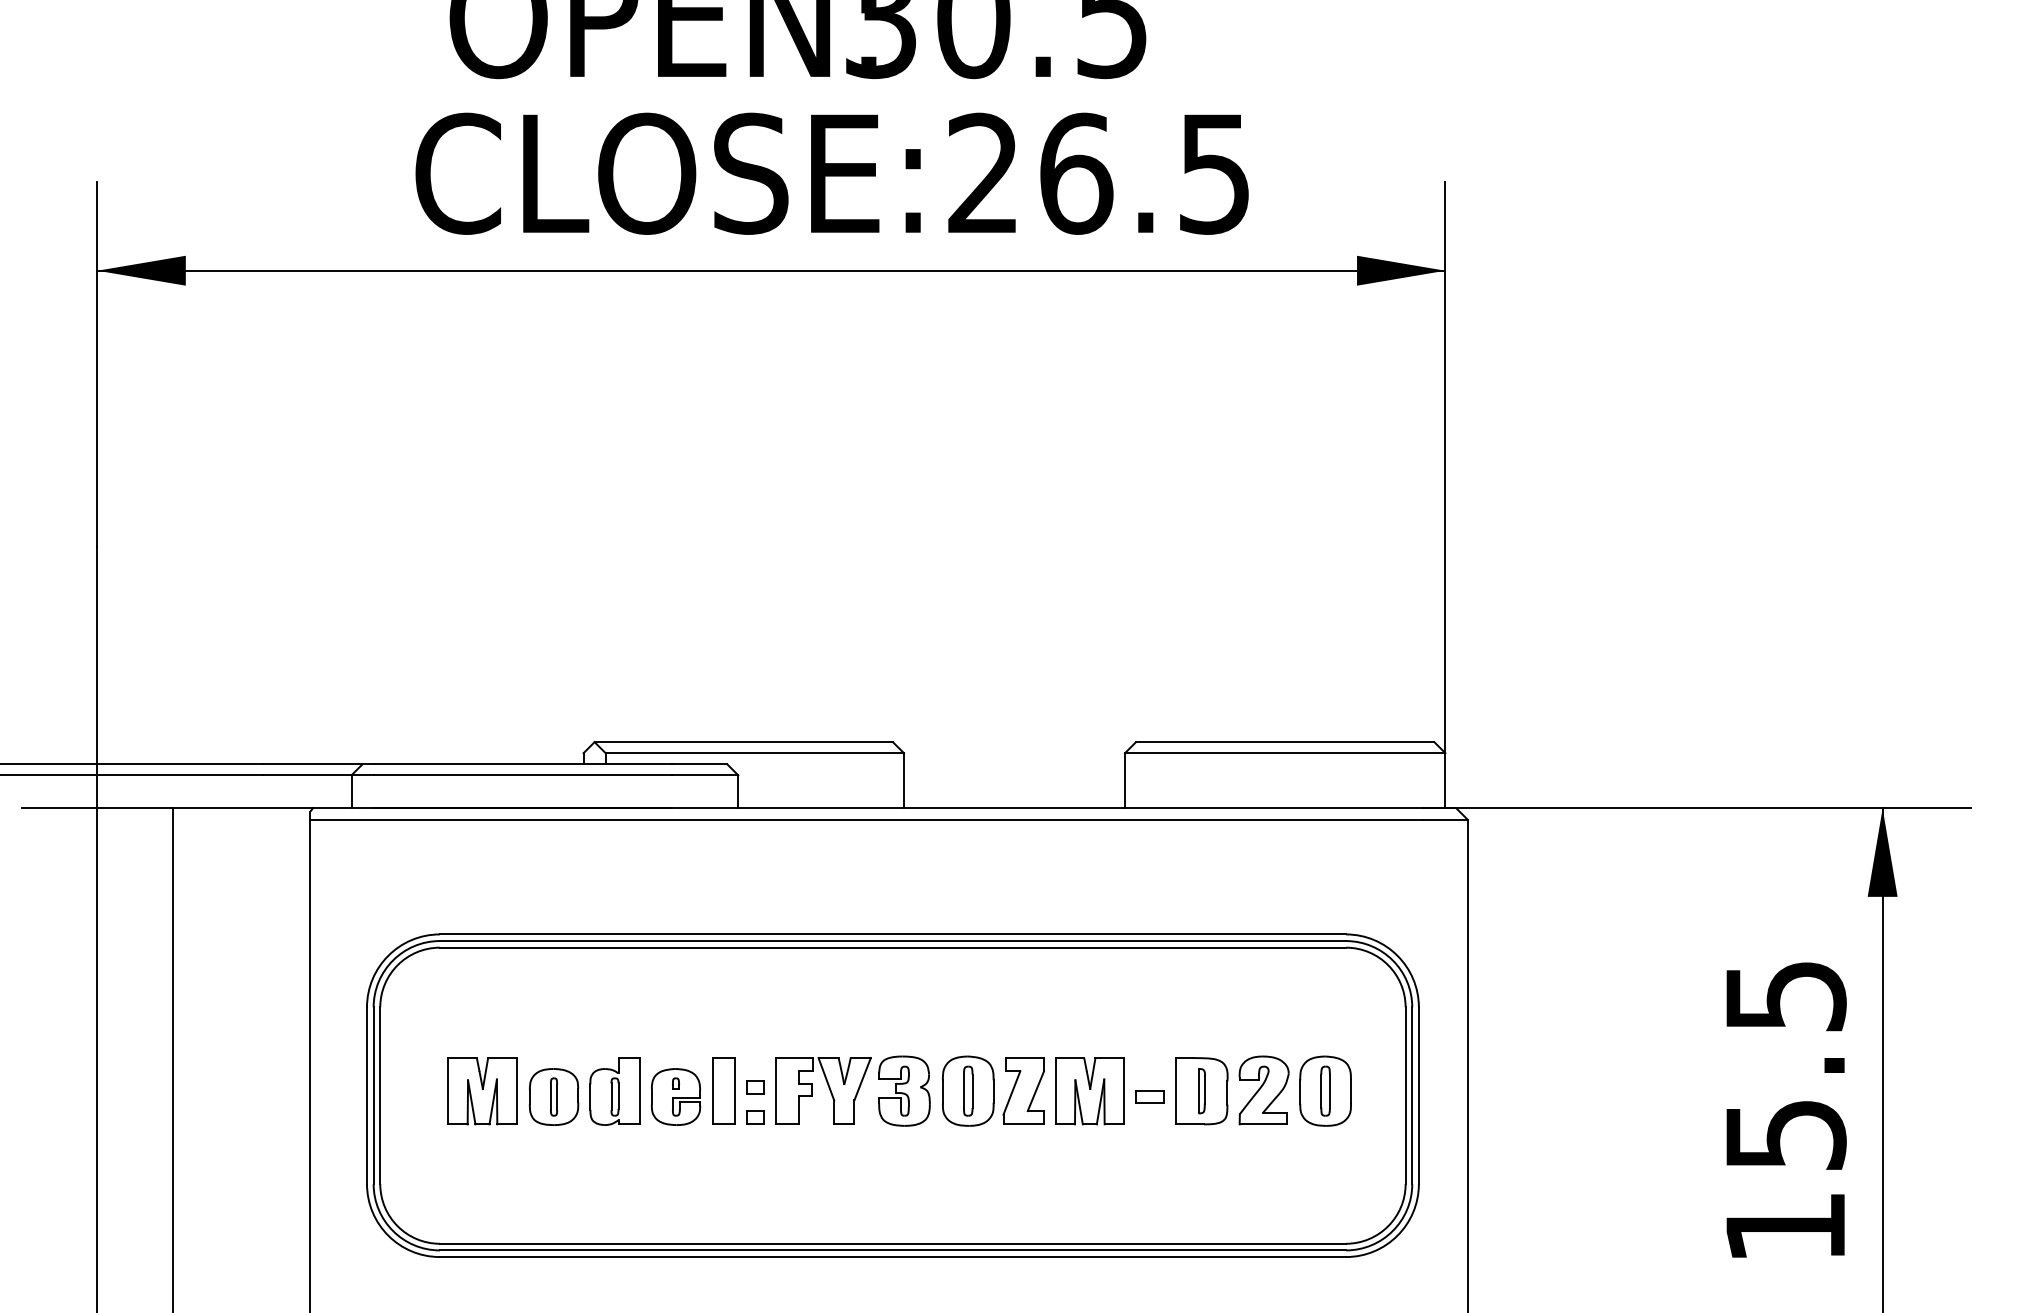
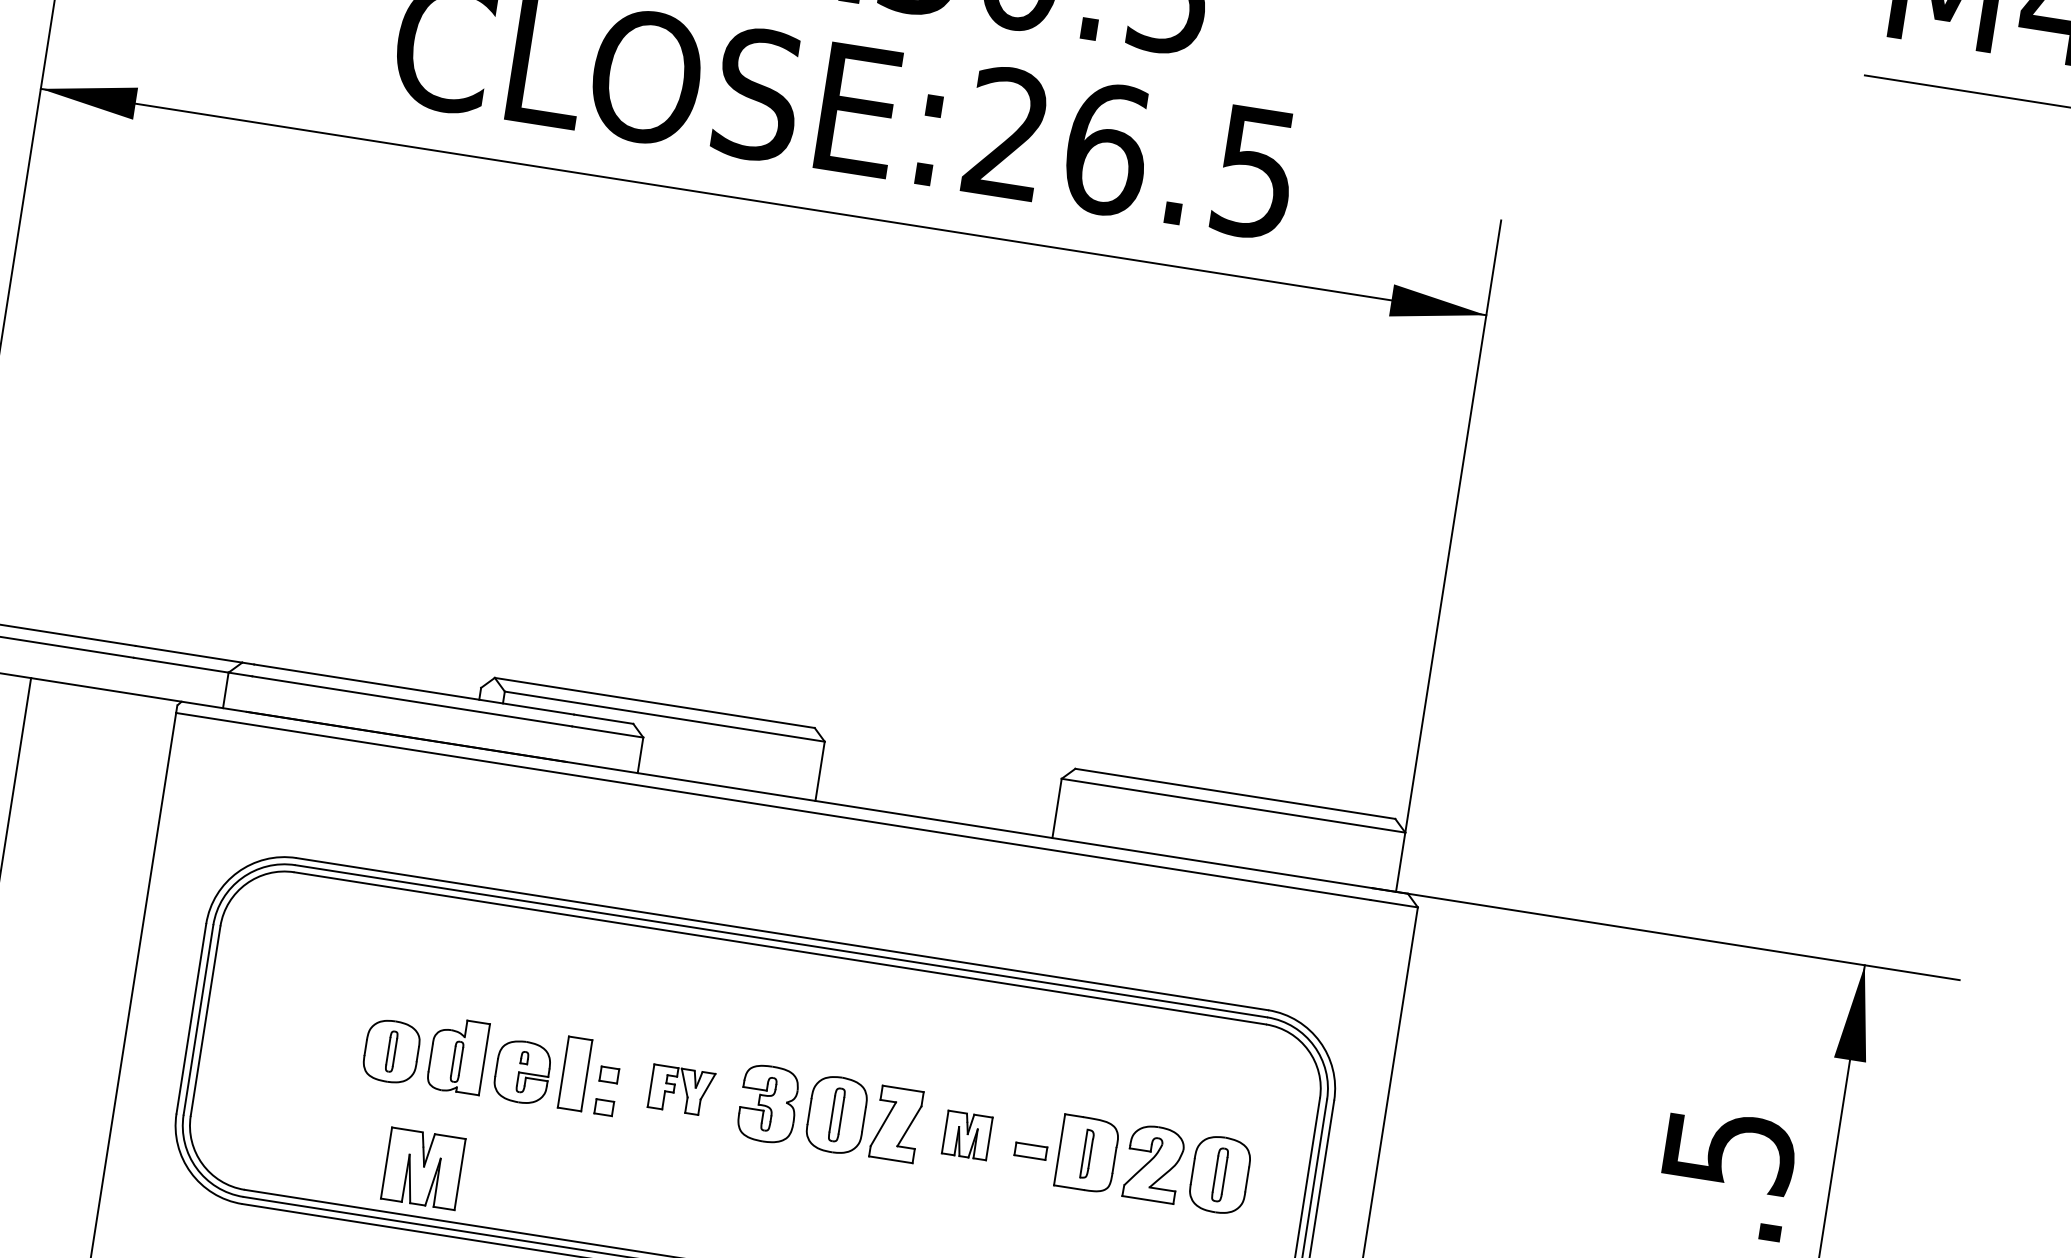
part: (823, 1090) -> (681, 1089), size x0.6
part: (482, 1091) -> (423, 1169), moved
part: (1089, 1091) -> (966, 1135), size x0.6

